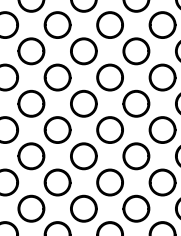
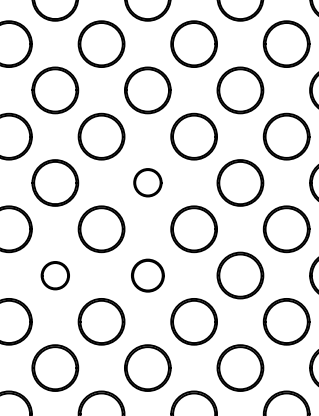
part: (83, 103) -> (147, 182), size x0.6
part: (31, 156) -> (55, 275), size x0.6
part: (83, 156) -> (147, 275), size x0.7

